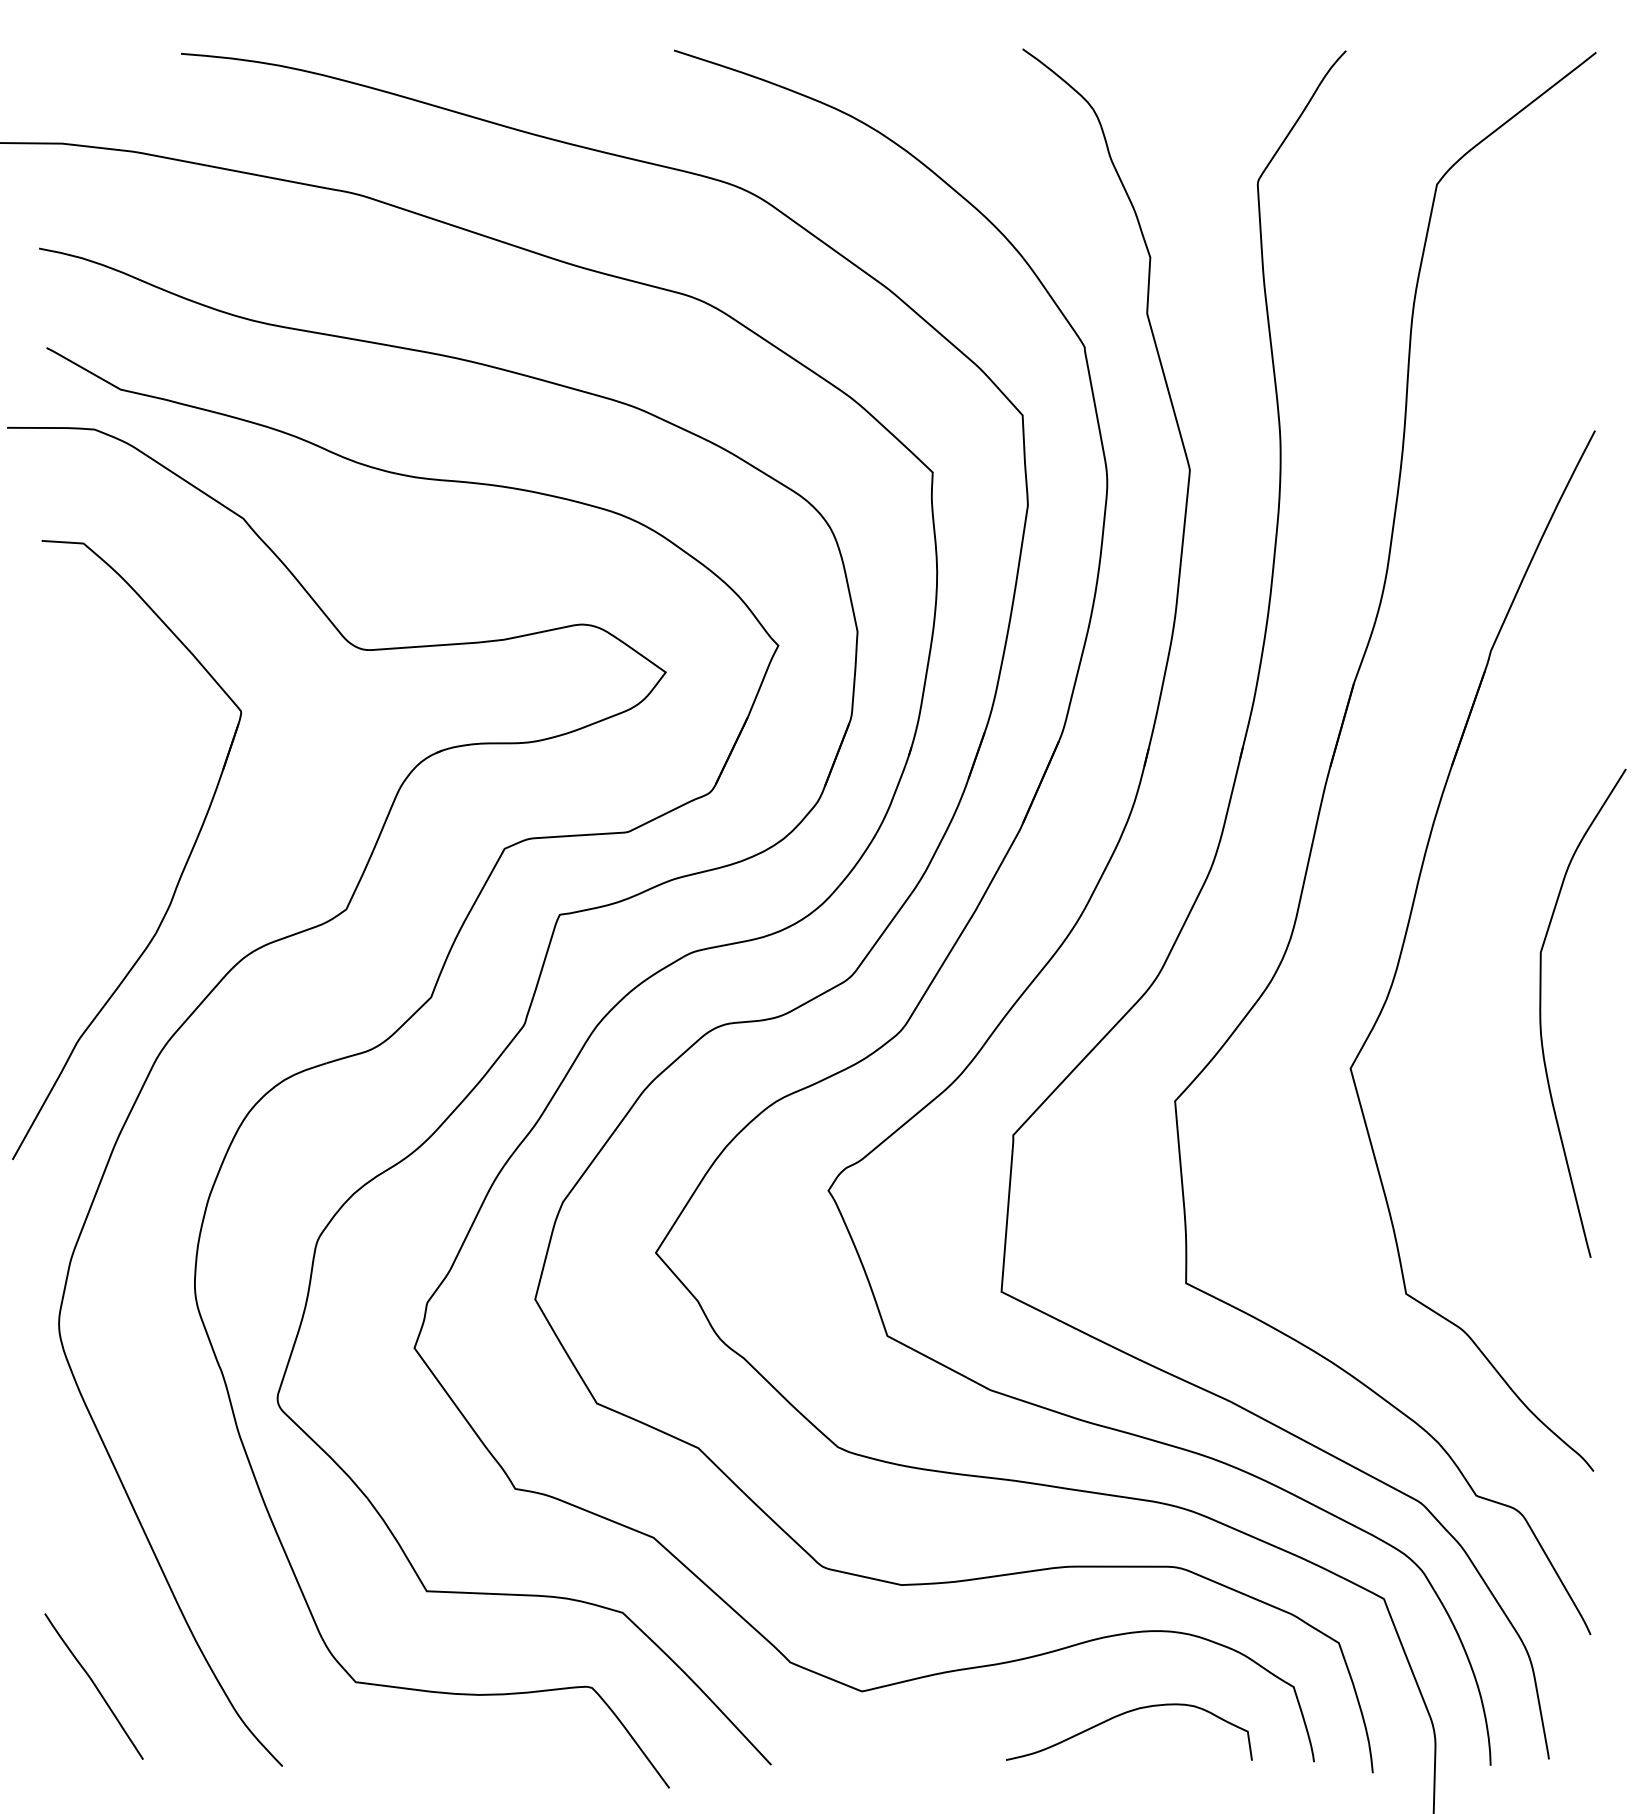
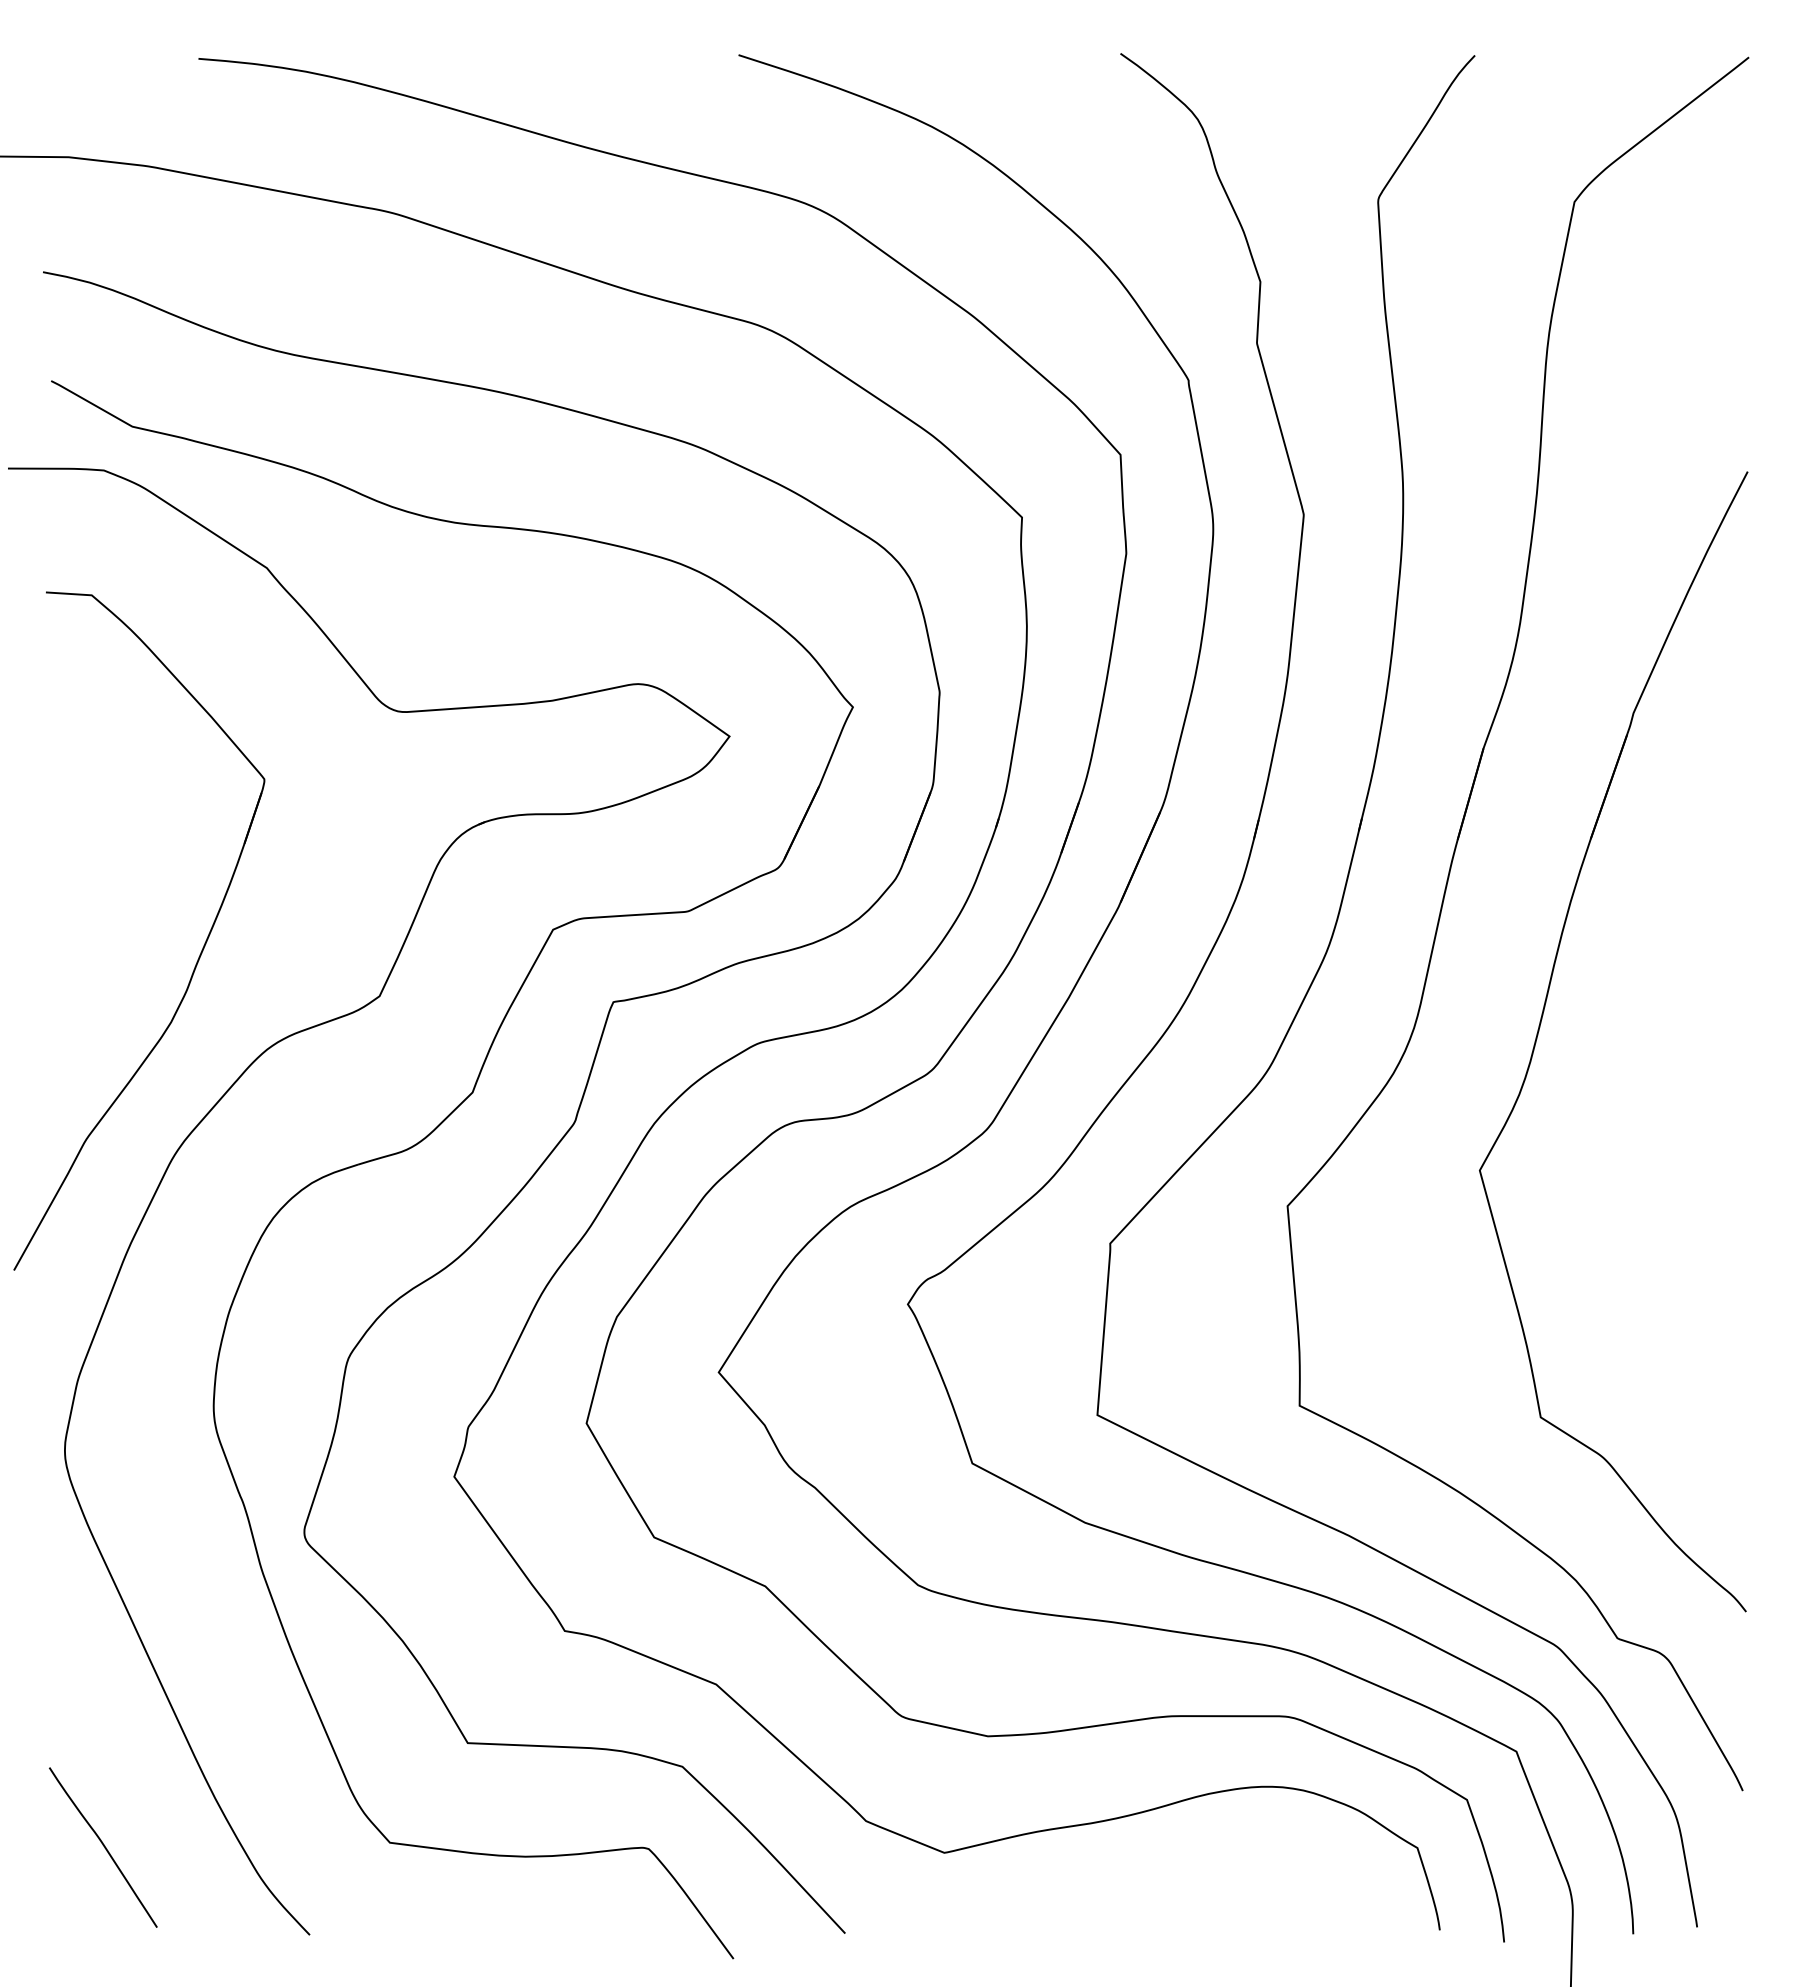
curve: (1541, 1012) -> (1688, 1109), removed
curve: (1121, 1715) -> (1228, 1879), removed

